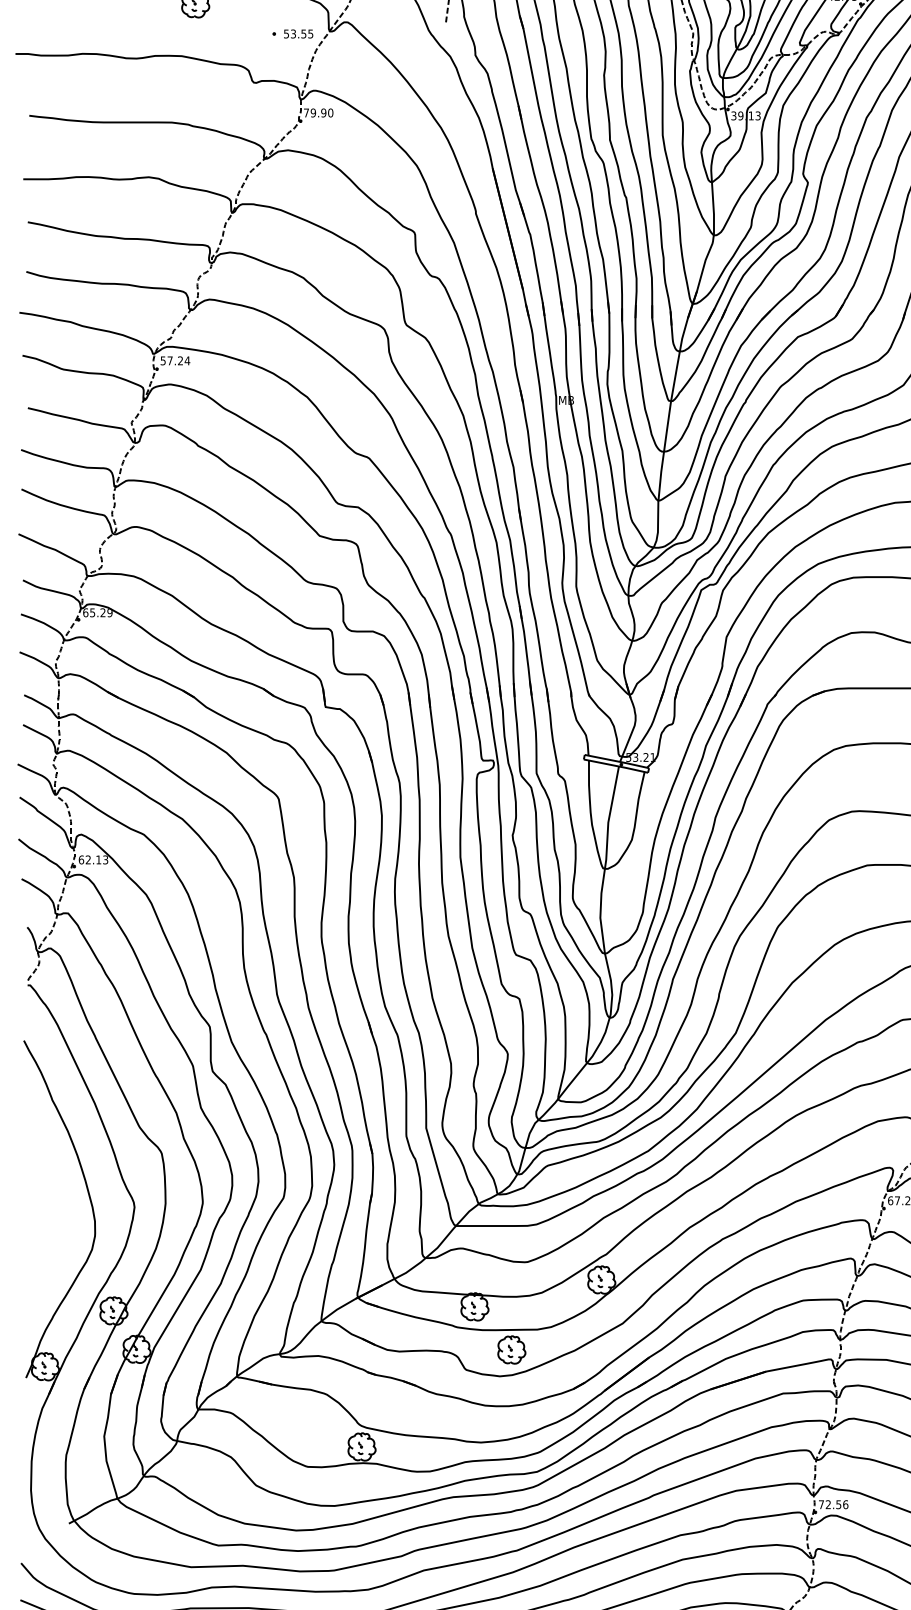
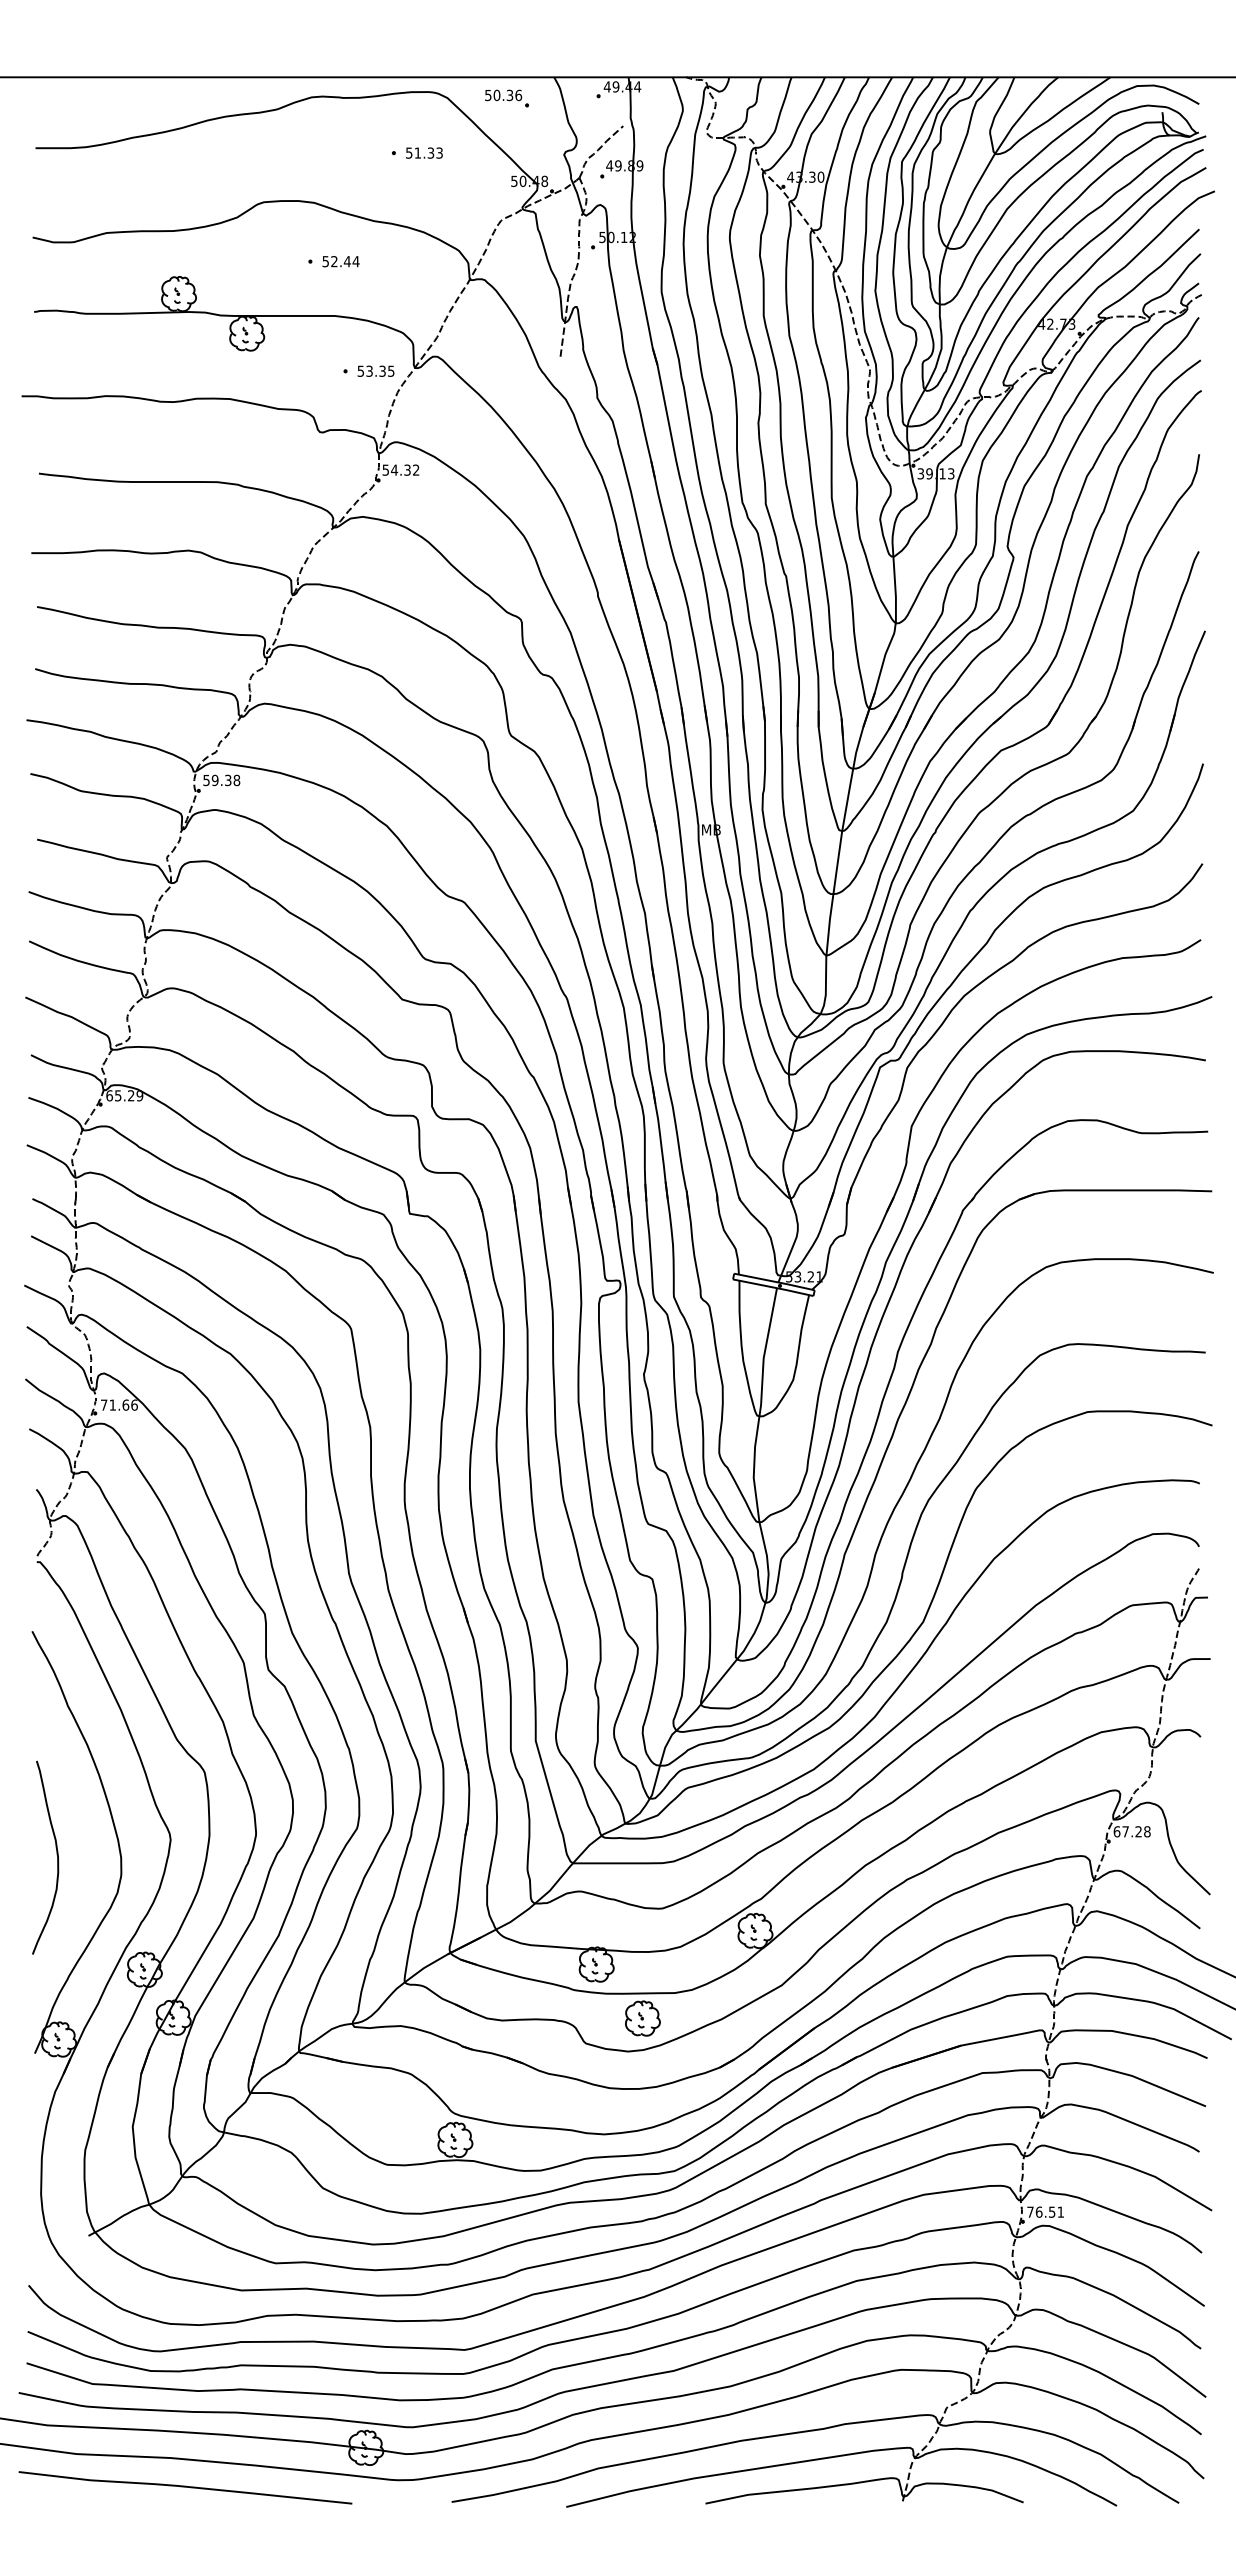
text: (303, 33) -> (382, 370), 53.55 -> 53.35
text: (318, 112) -> (400, 469), 79.90 -> 54.32
text: (178, 360) -> (225, 780), 57.24 -> 59.38
text: (92, 859) -> (118, 1404), 62.13 -> 71.66
curve: (43, 1218) -> (56, 1854), added
text: (836, 1504) -> (1049, 2211), 72.56 -> 76.51

